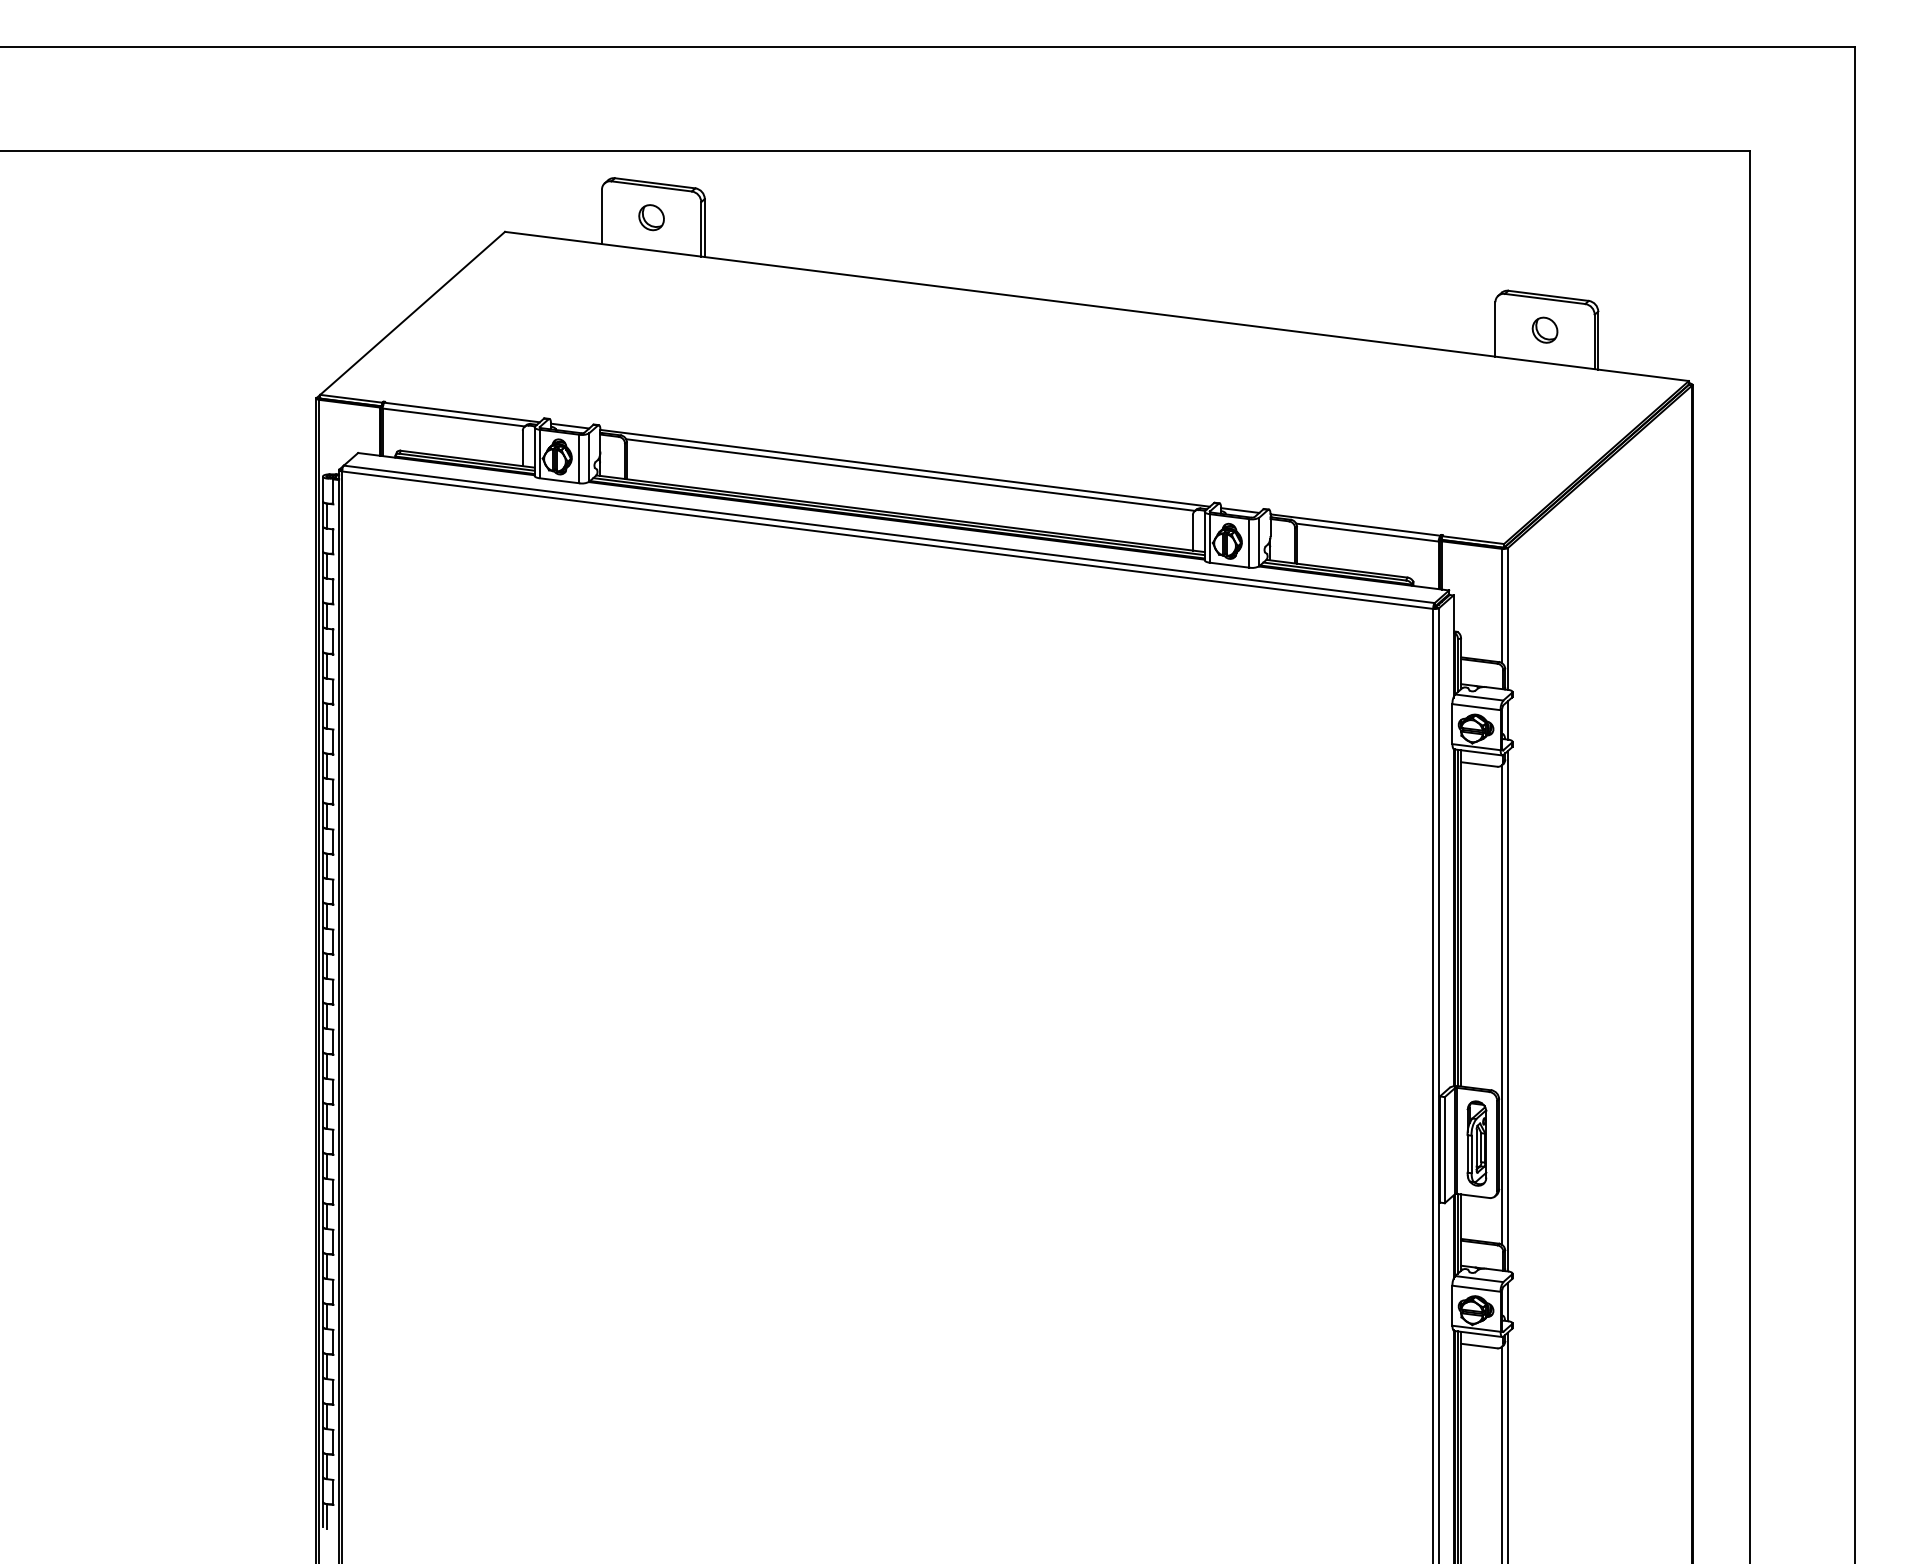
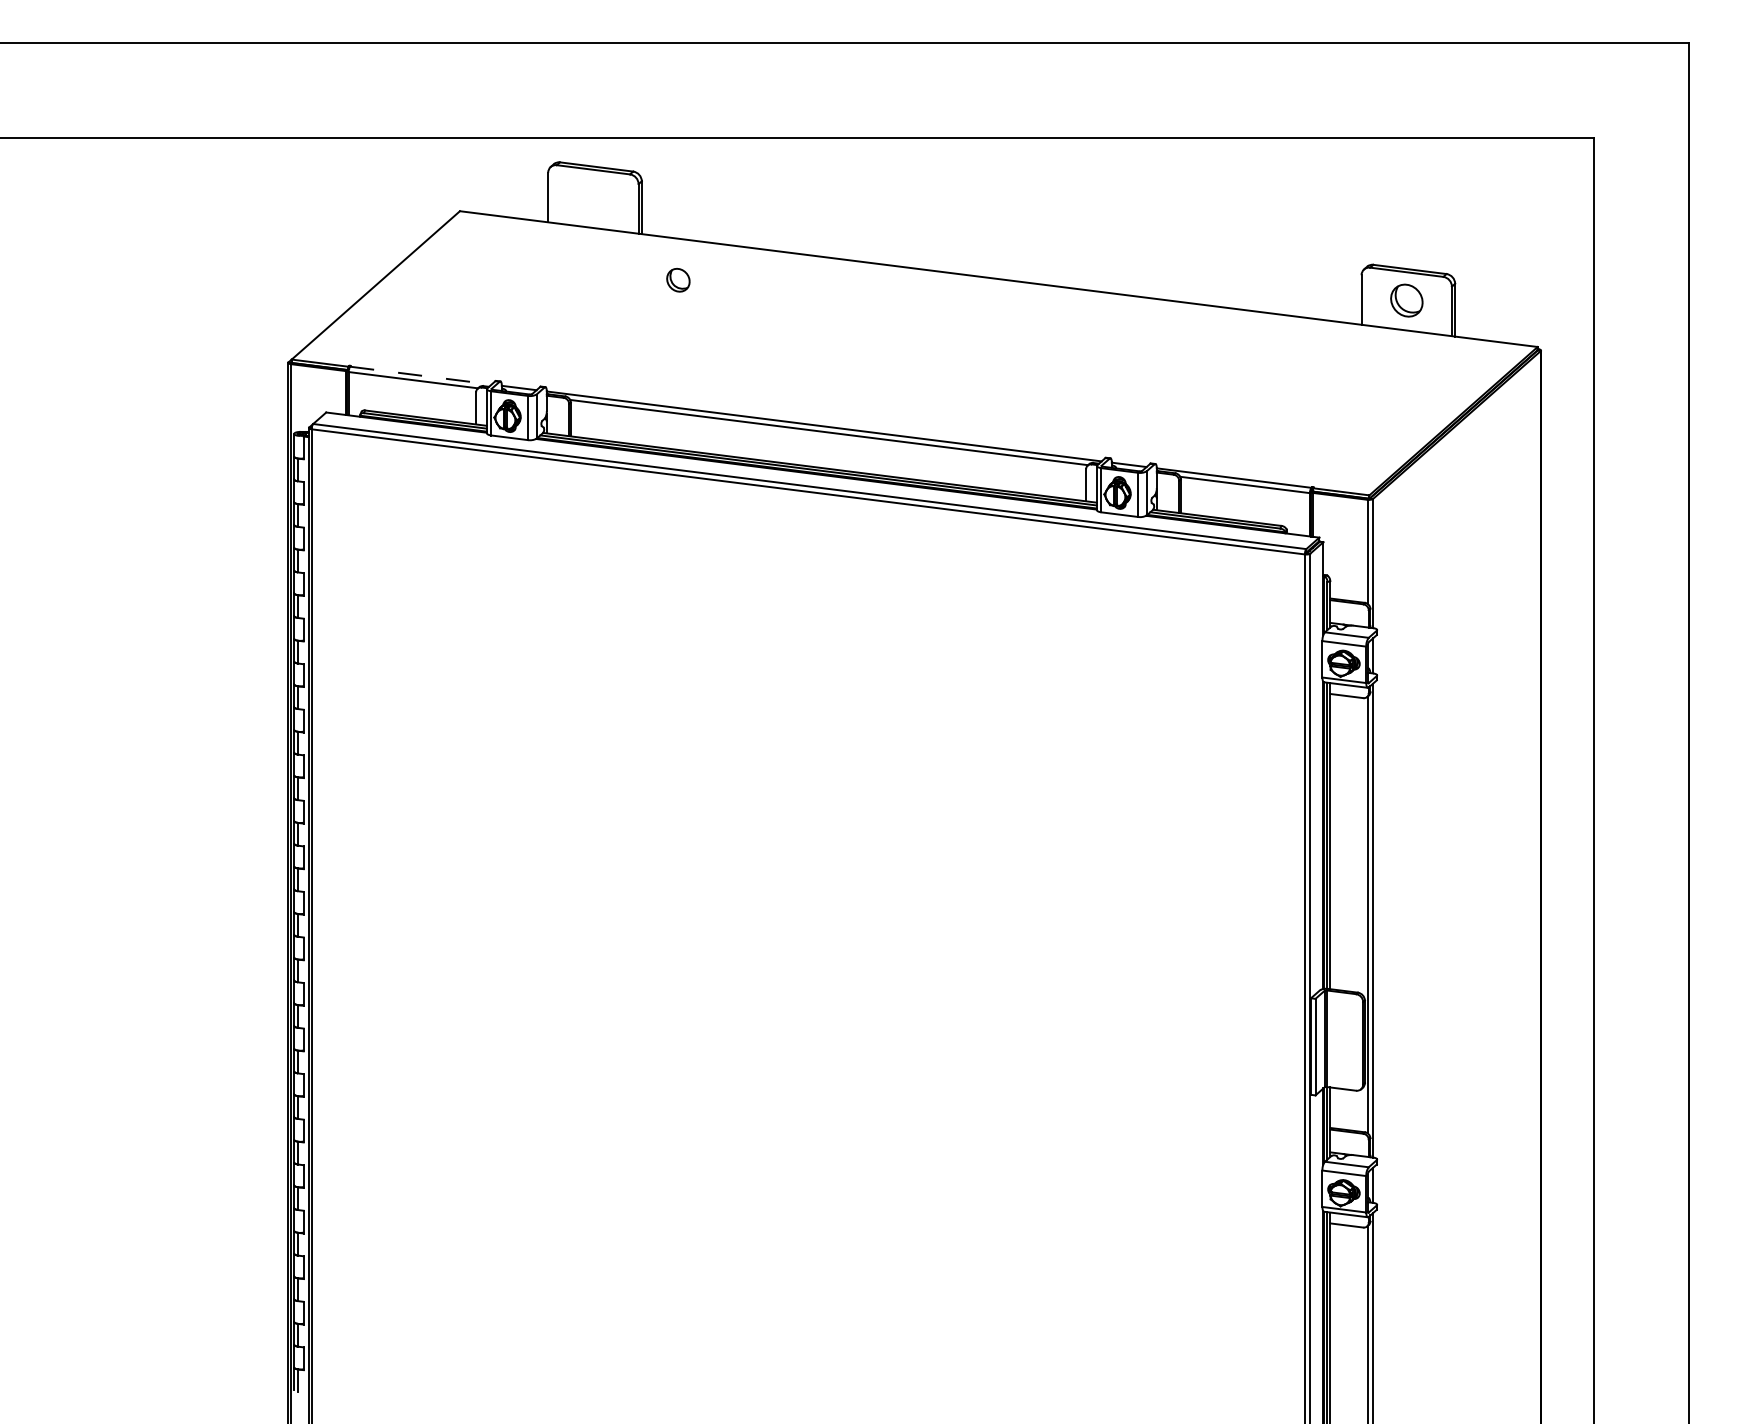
part: (651, 217) -> (678, 280), moved
part: (1544, 329) -> (1406, 300), size x1.4
line: (462, 412) -> (421, 375), solid -> dashed
part: (1476, 1142) -> (1344, 1040), removed

